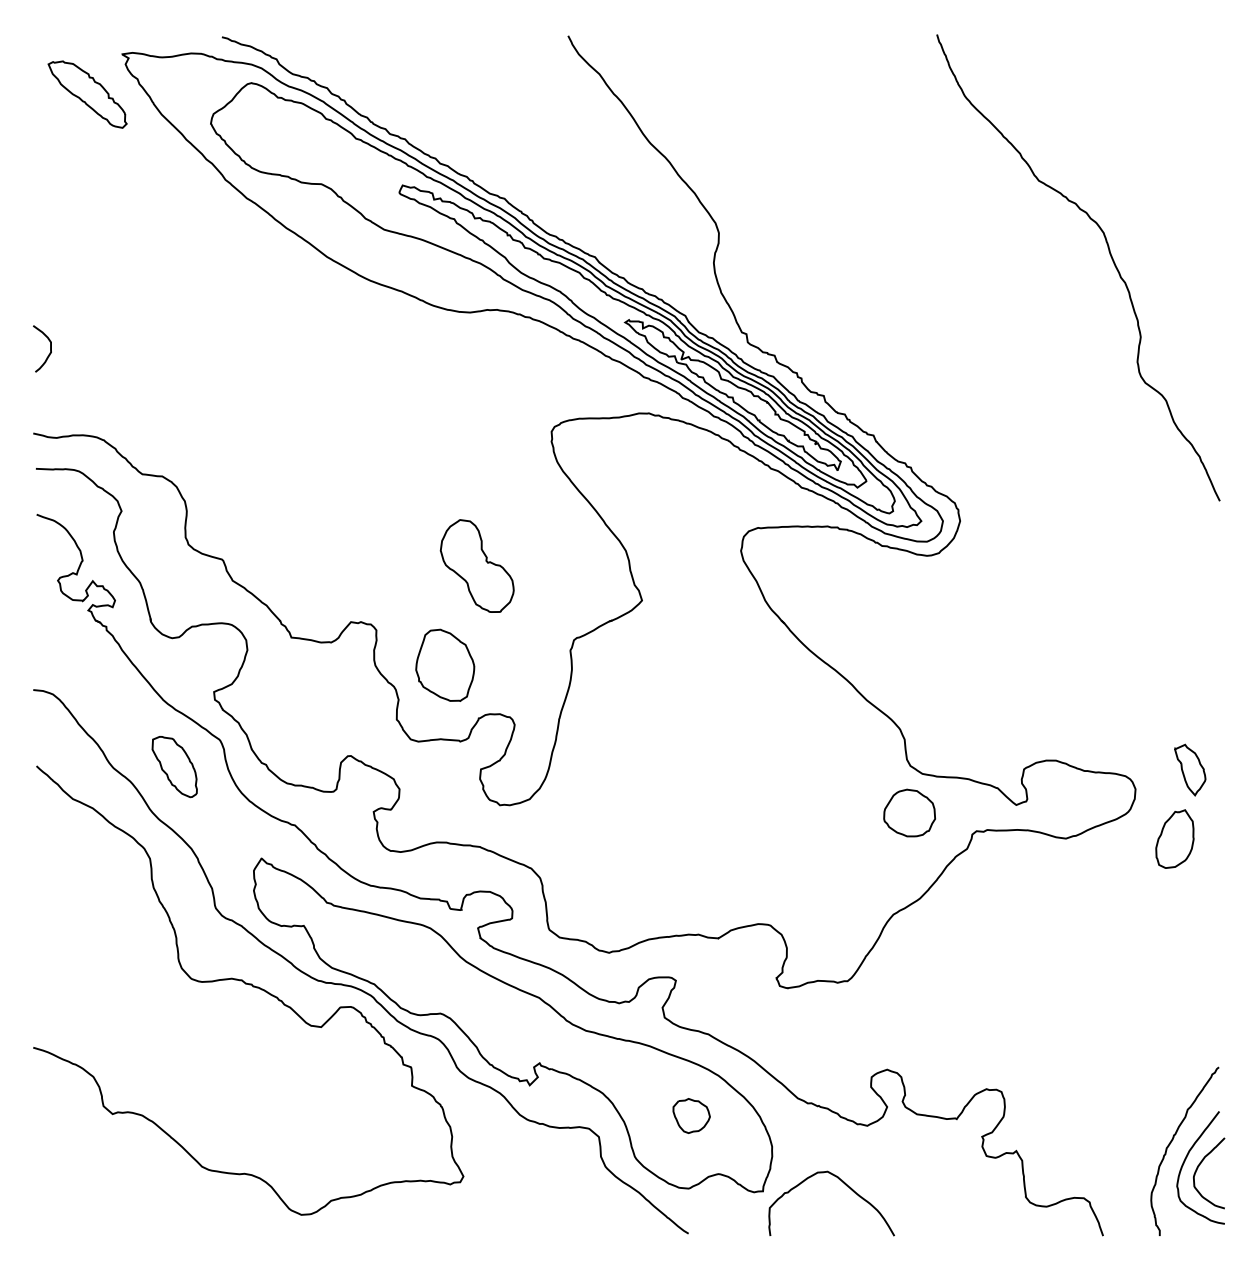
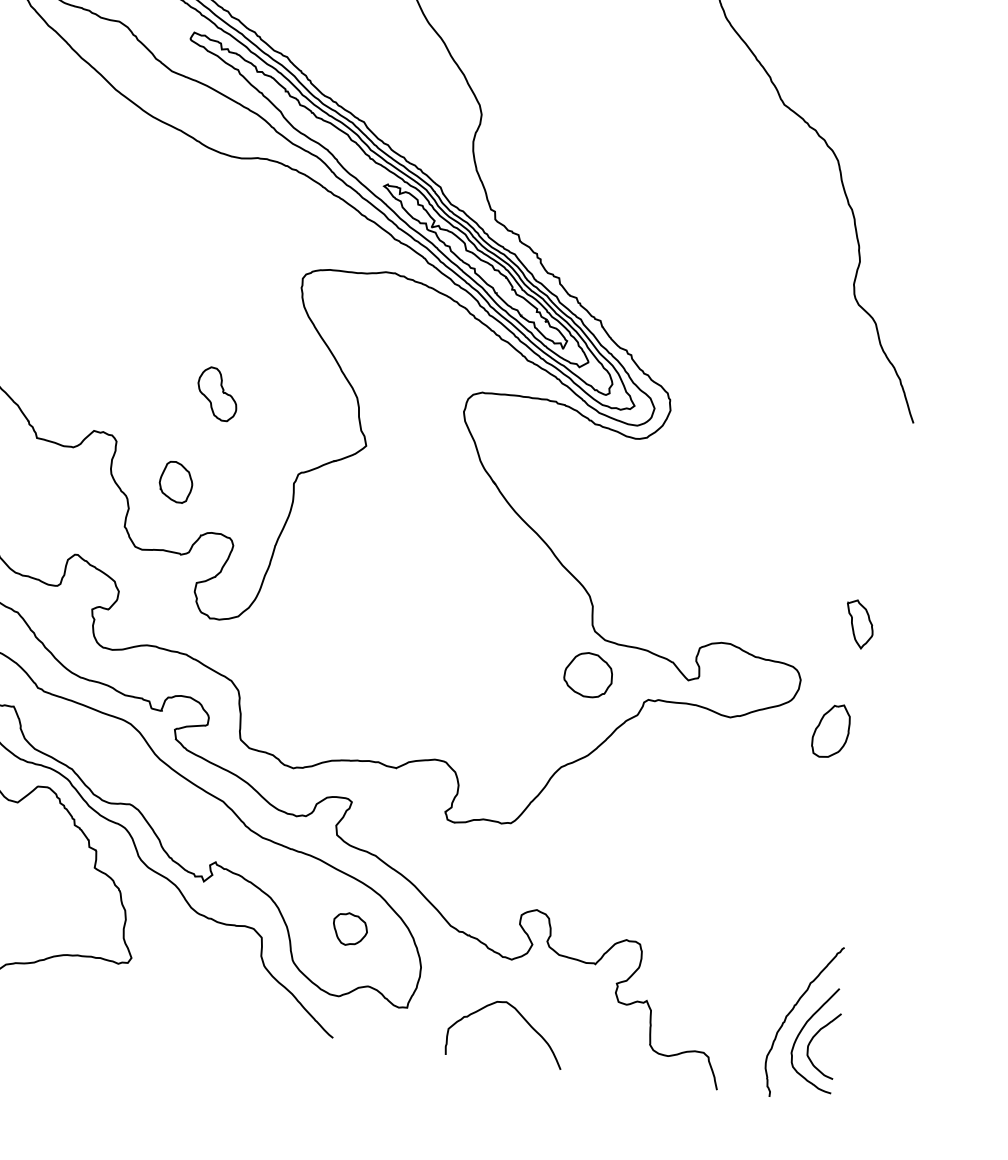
part: (476, 565) -> (217, 393), size x0.6
part: (445, 664) -> (176, 481), size x0.6
part: (1190, 769) -> (859, 623), moved
curve: (846, 1186) -> (522, 1018), moved

